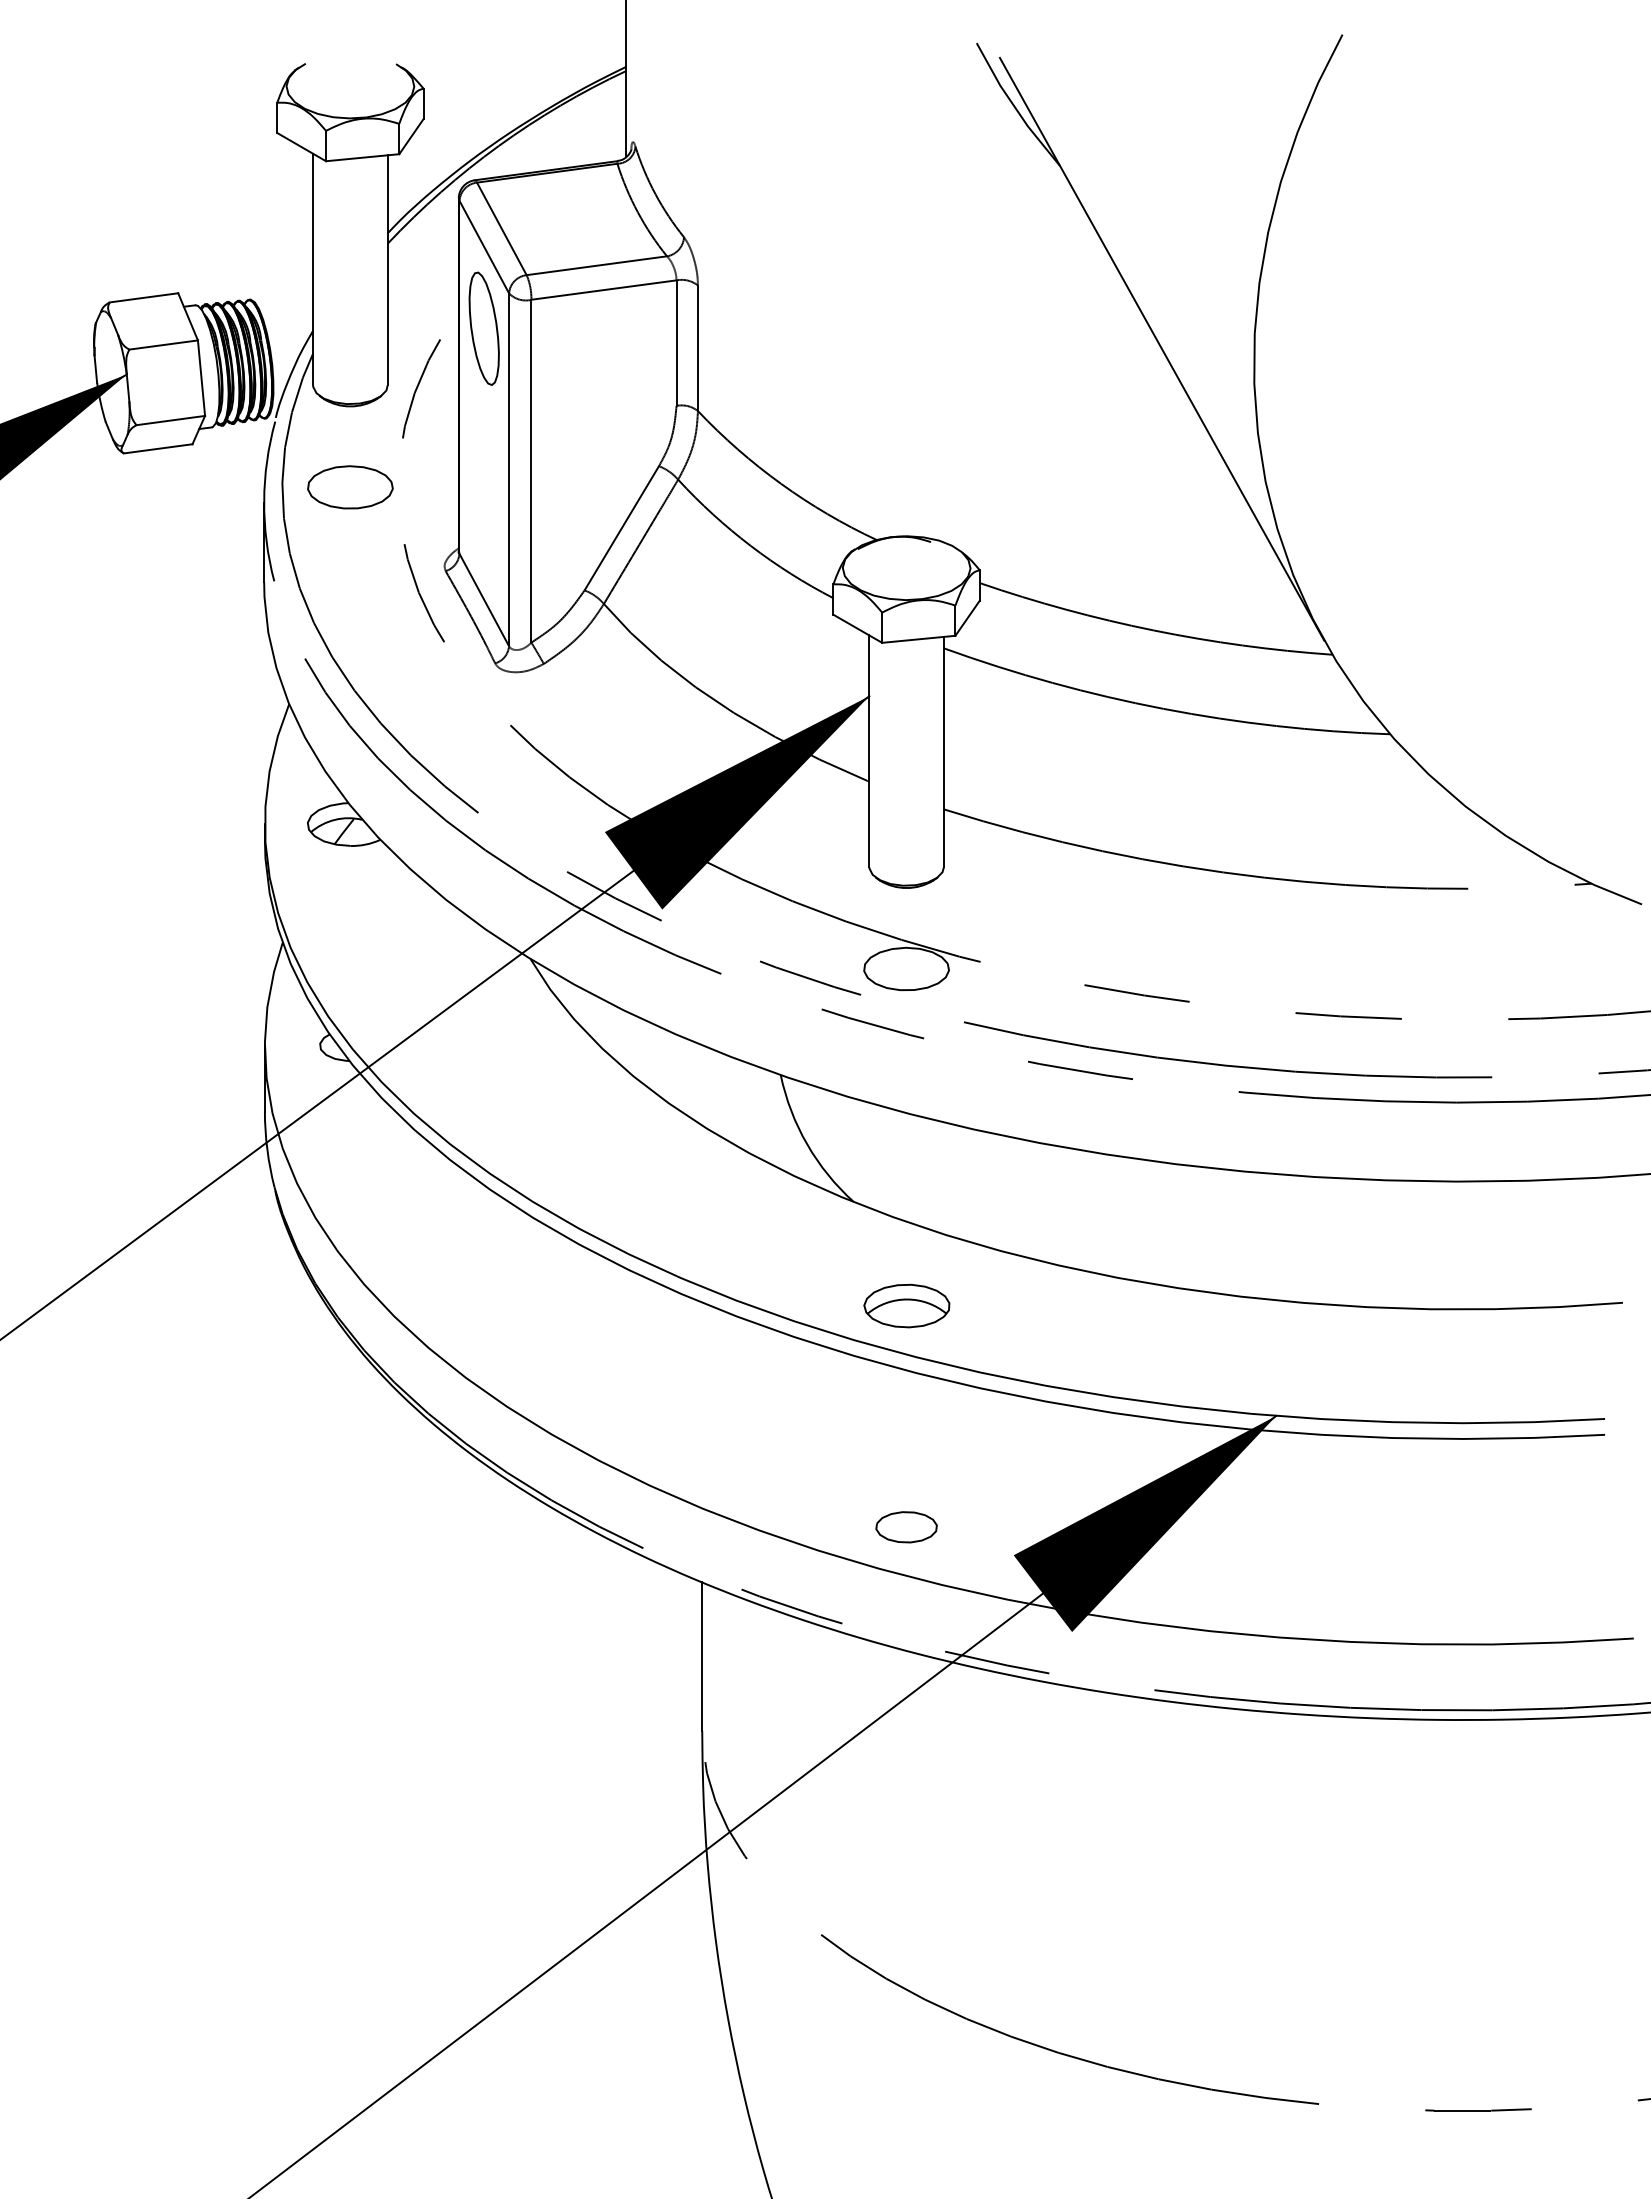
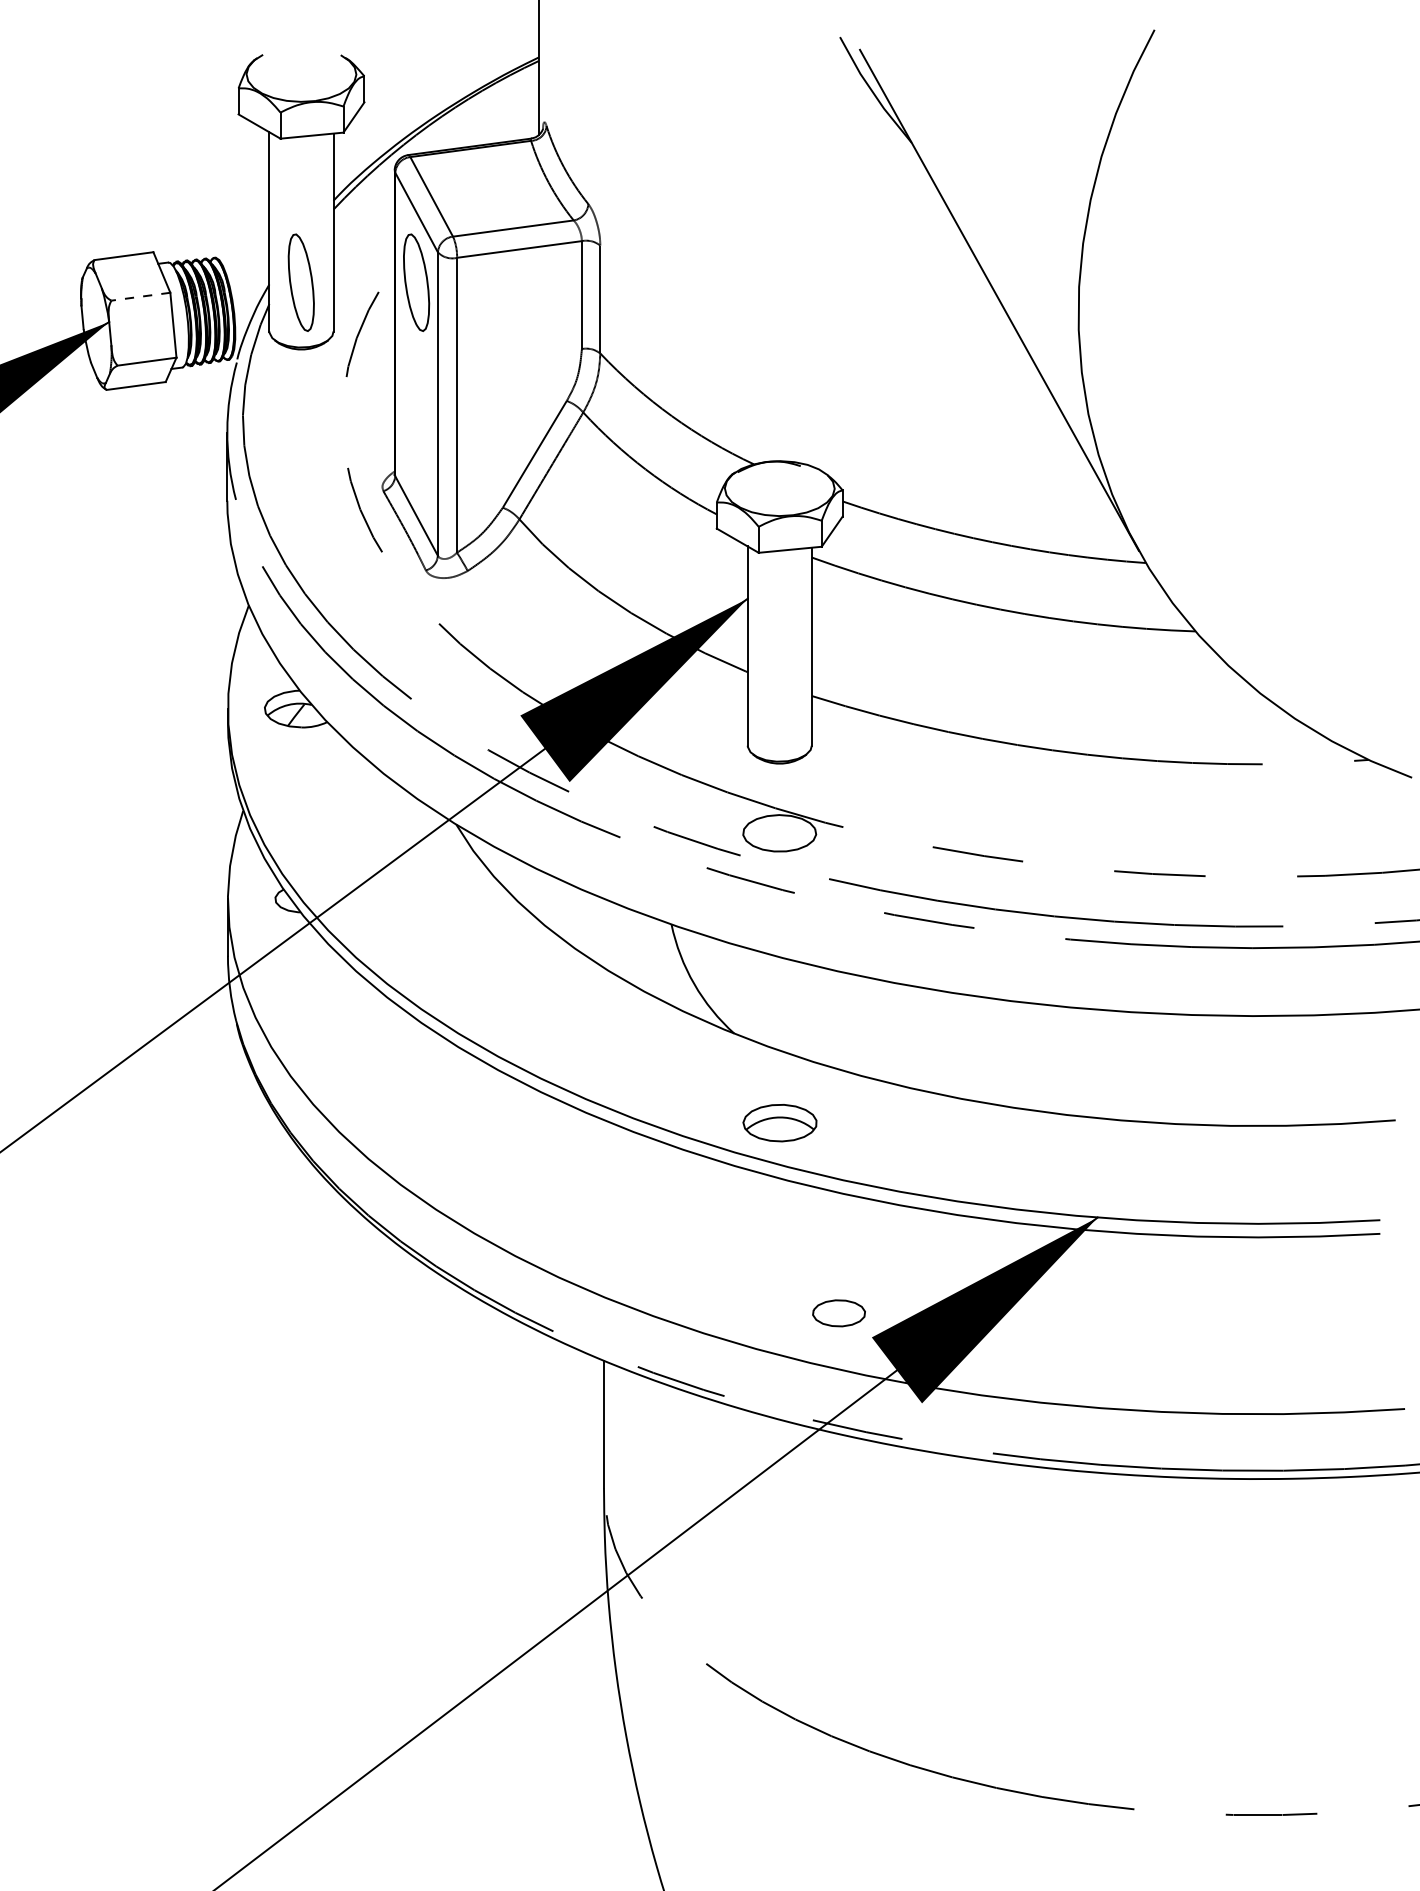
part: (349, 328) -> (300, 282), added
line: (163, 345) -> (140, 297), solid -> dashed
part: (350, 487) -> (301, 419), removed
part: (906, 1527) -> (838, 1313), moved

